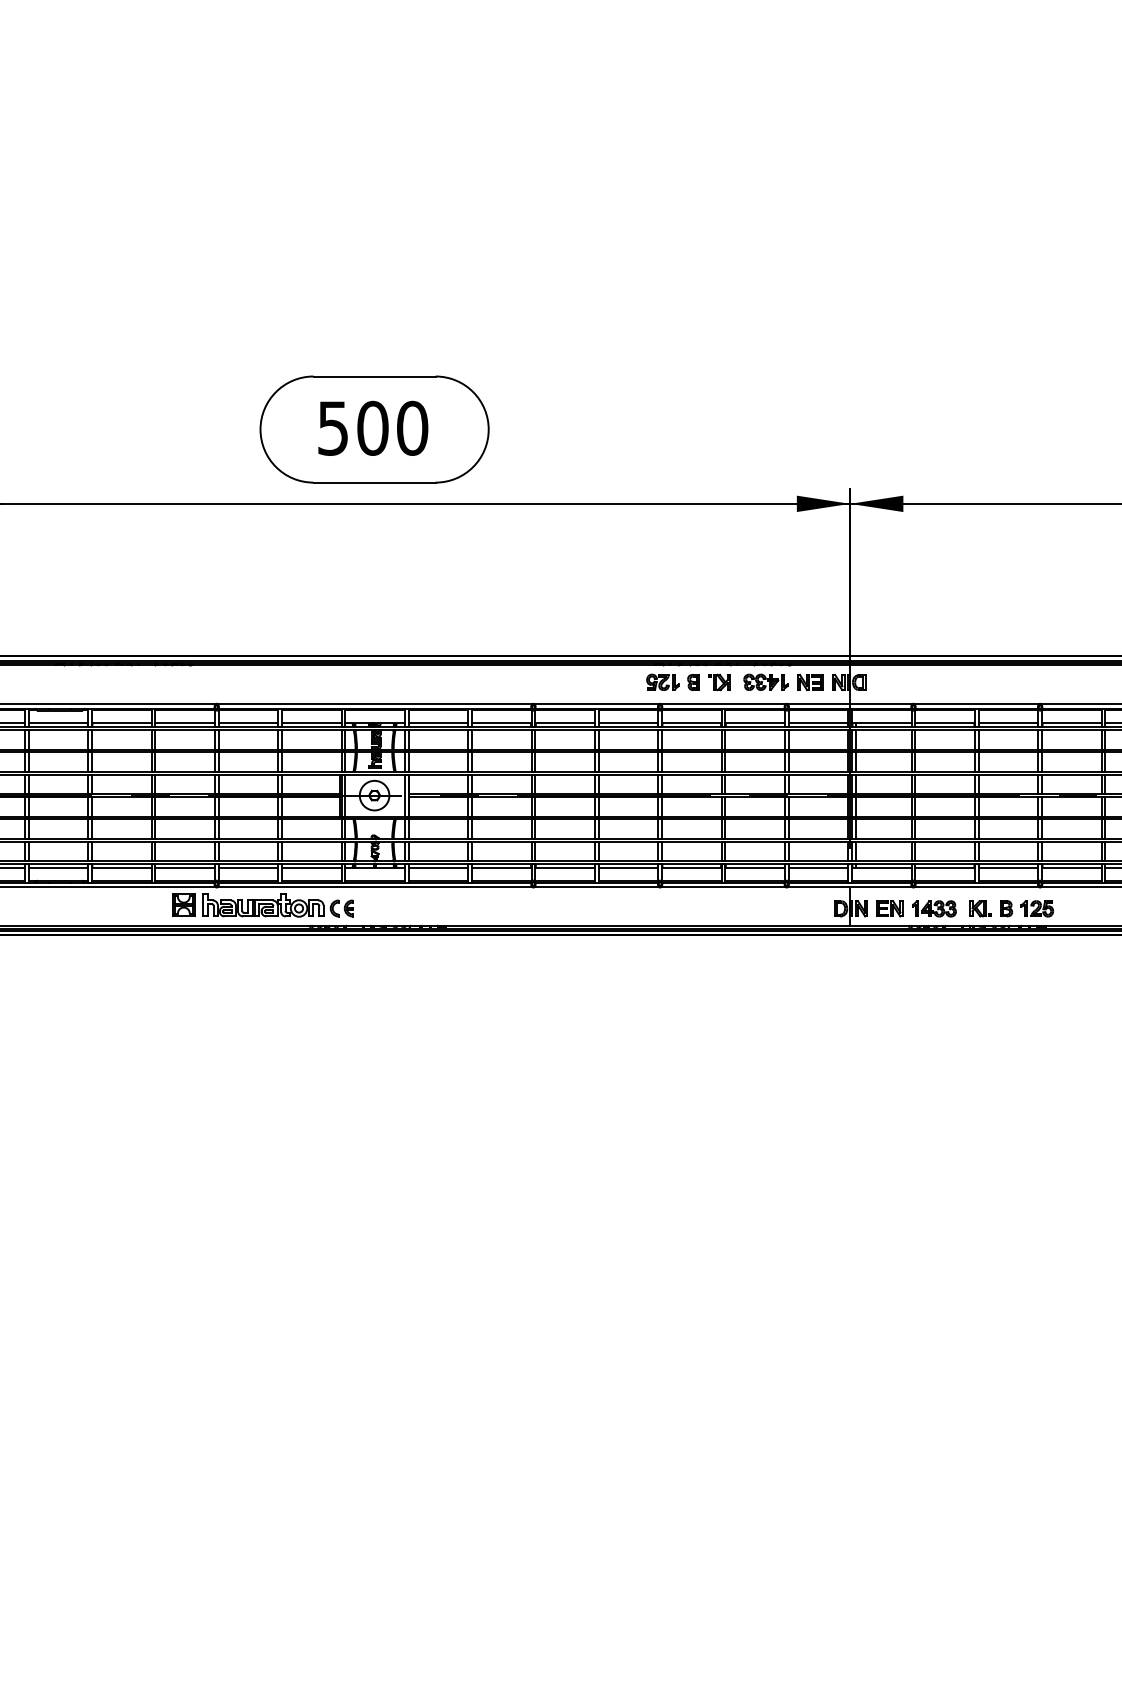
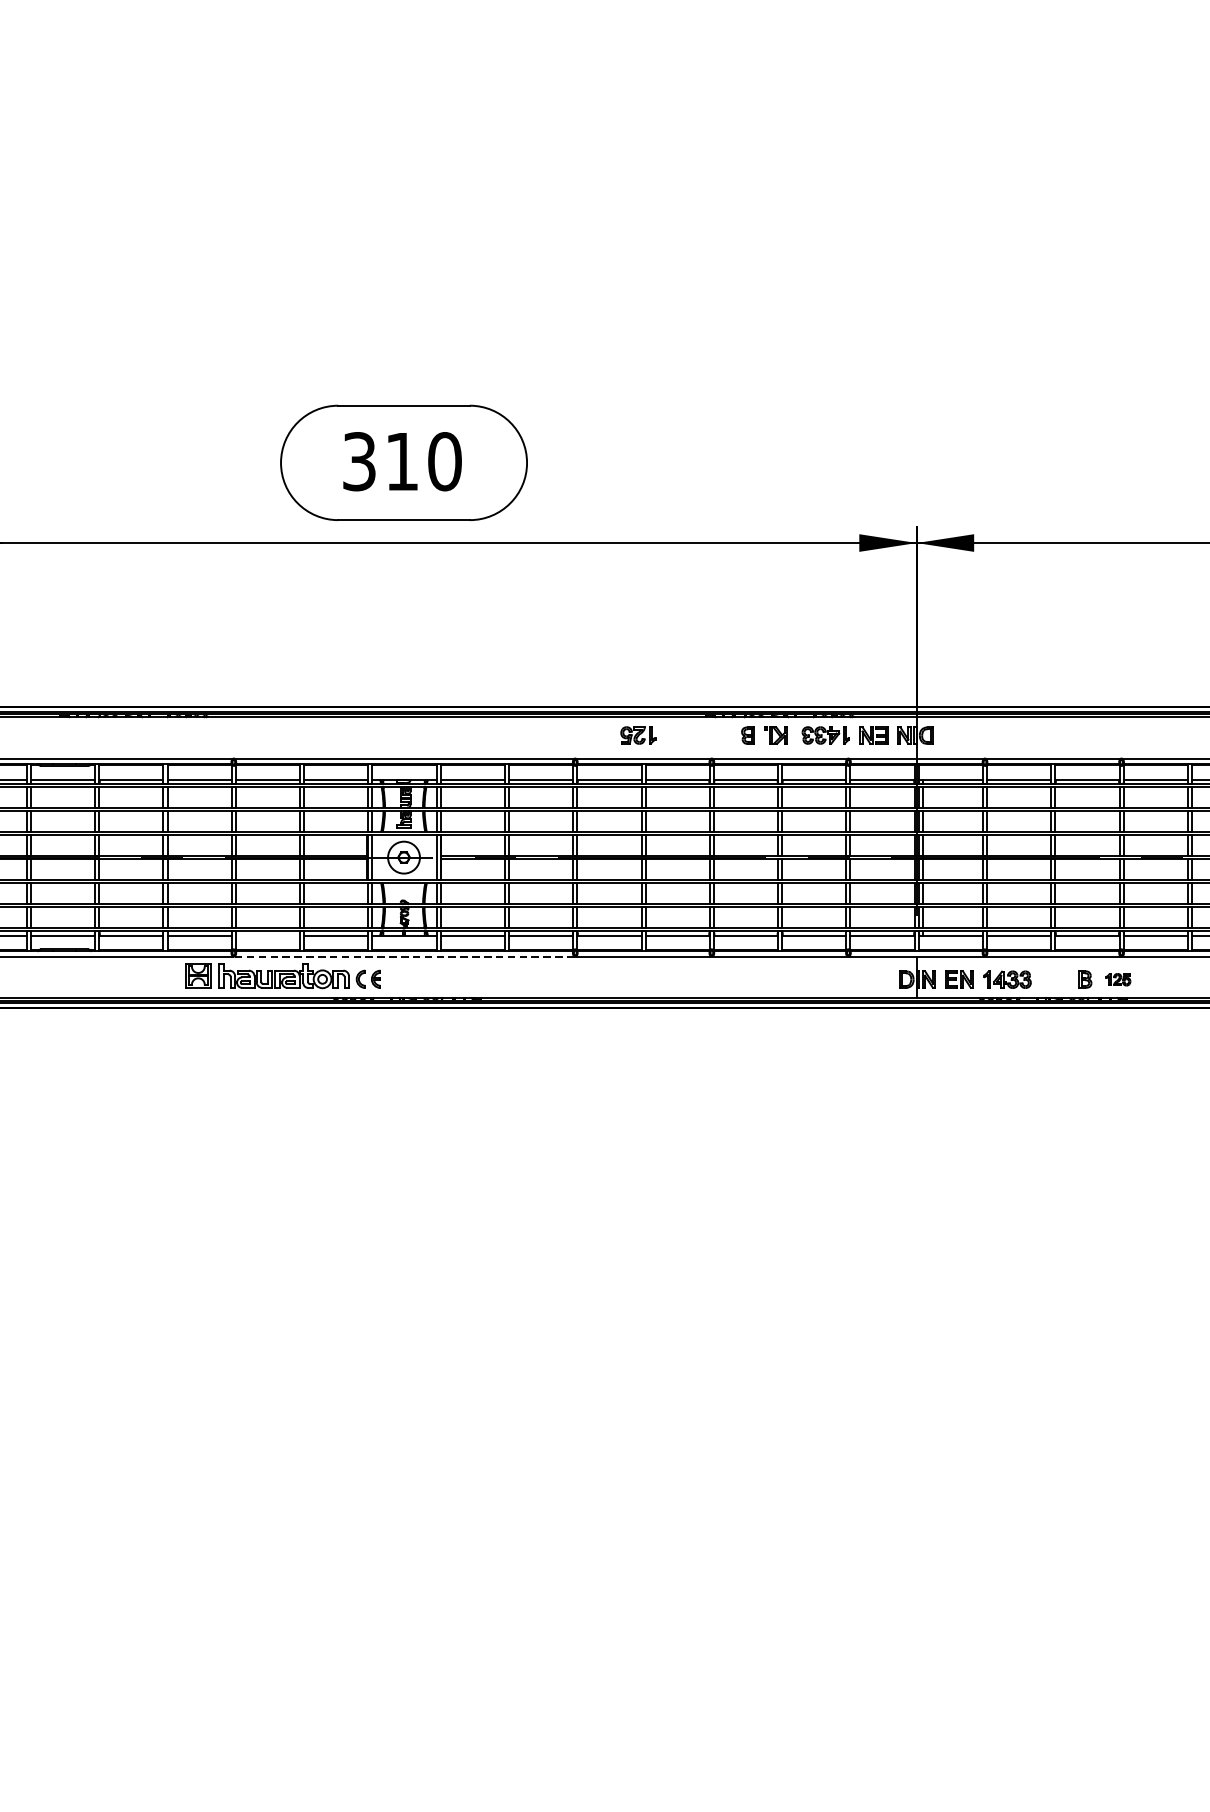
text: (353, 427) -> (381, 460), 500 -> 310
part: (662, 681) -> (637, 734), moved
line: (248, 867) -> (268, 935), removed
line: (375, 887) -> (404, 956), solid -> dashed
part: (980, 908) -> (1057, 979), removed
part: (1036, 908) -> (1117, 979), size x0.7

